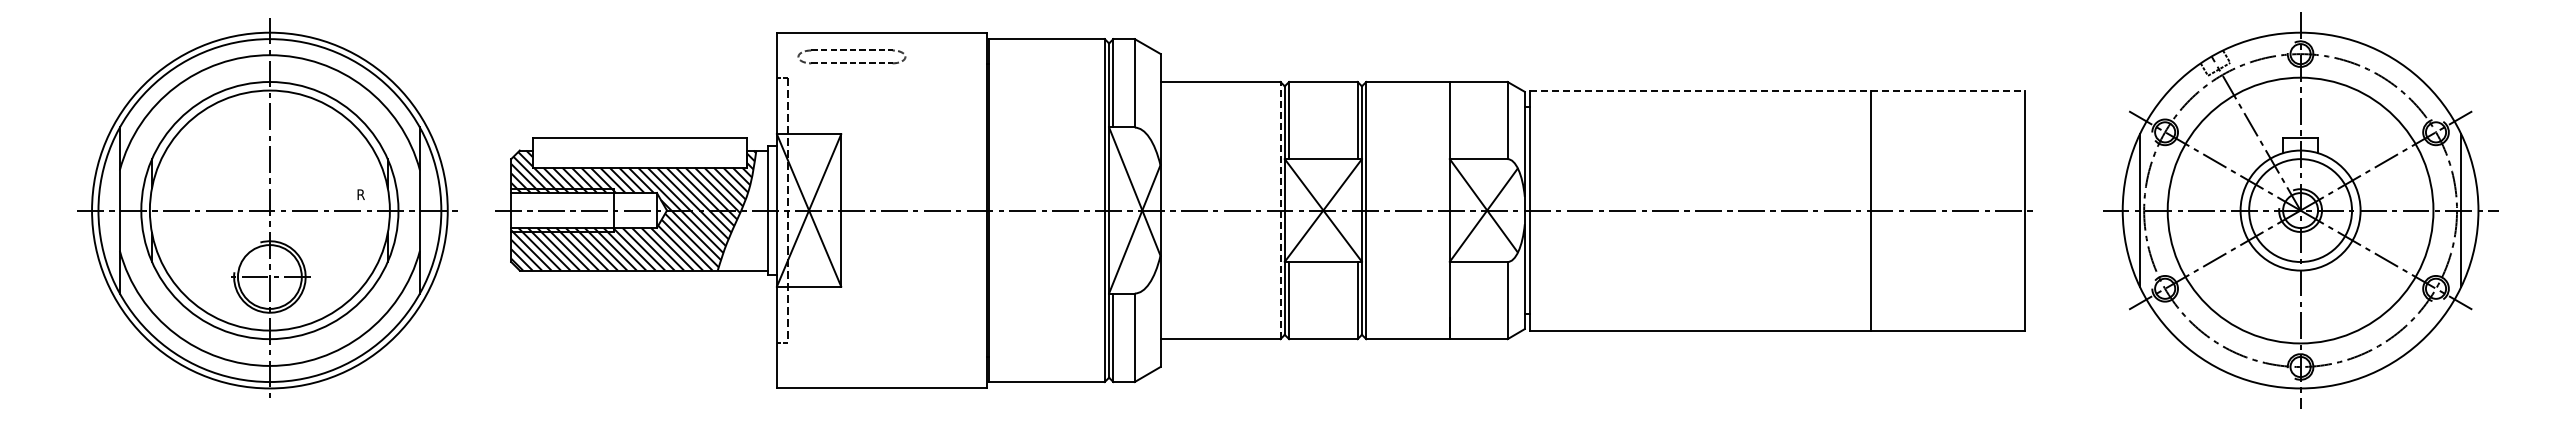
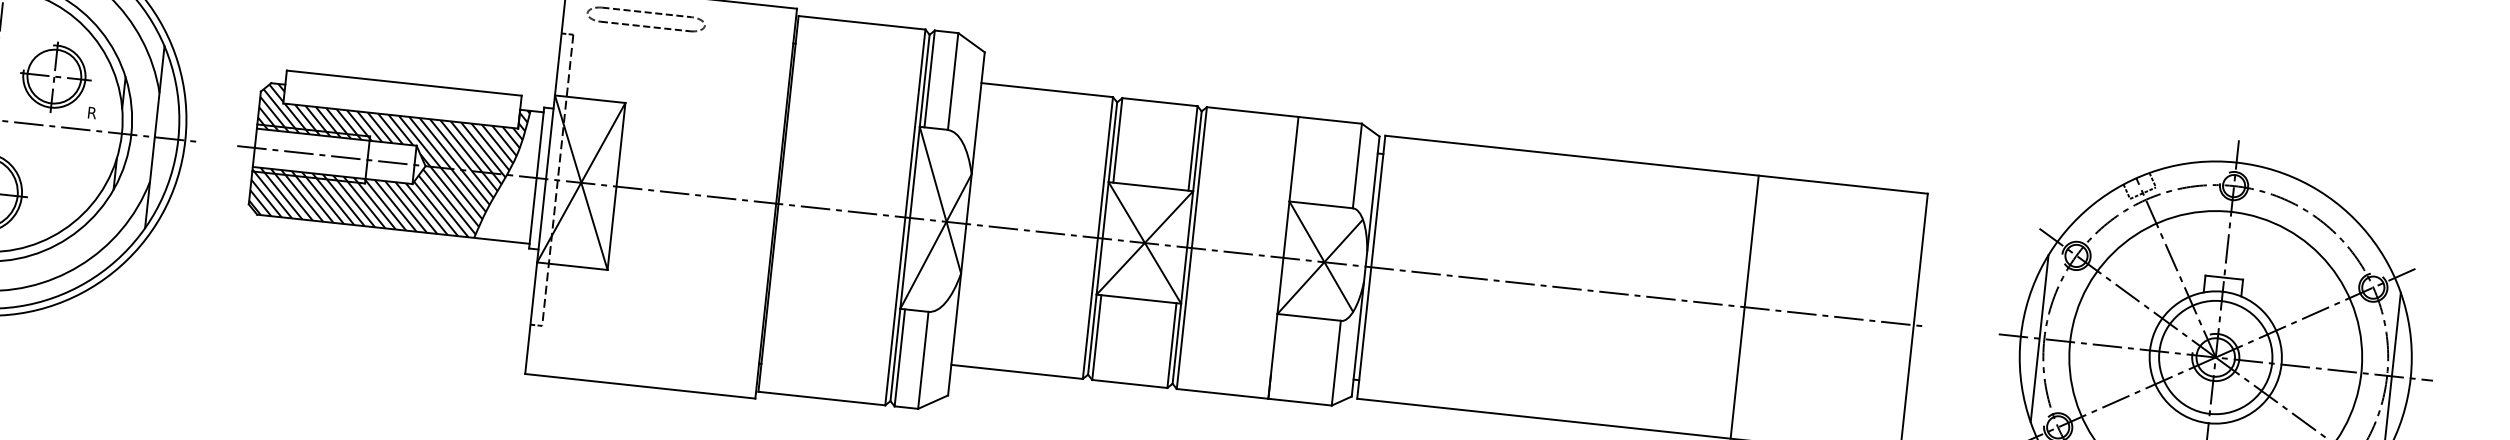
line: (1777, 90) -> (1656, 164), dashed -> solid
part: (324, 166) -> (55, 77), added
line: (1280, 210) -> (1097, 237), dashed -> solid

